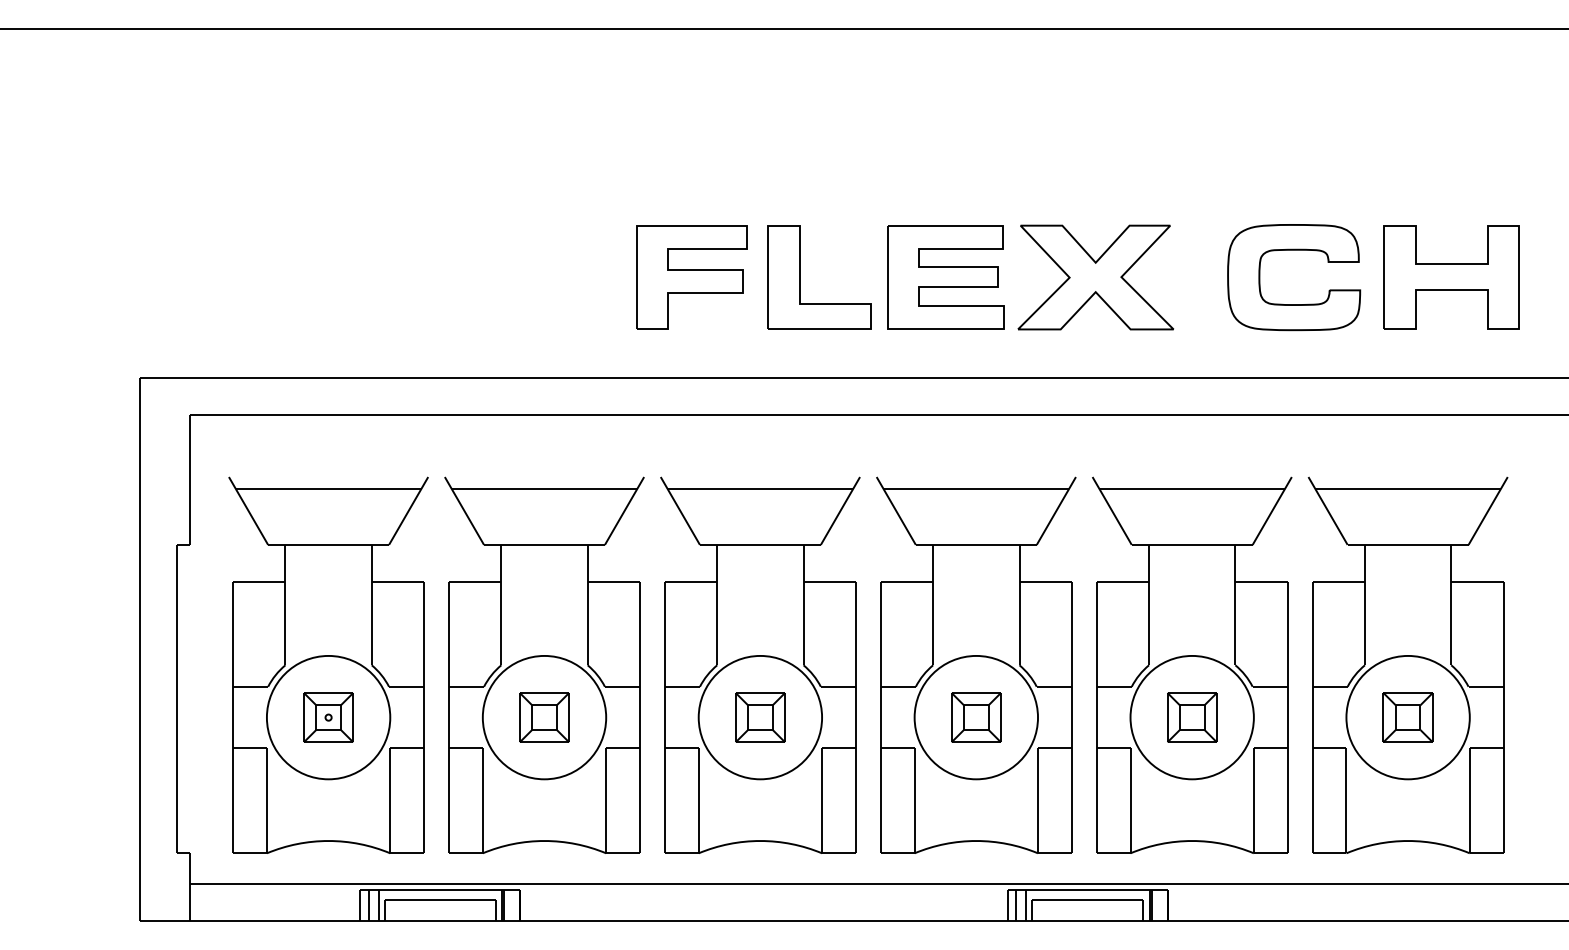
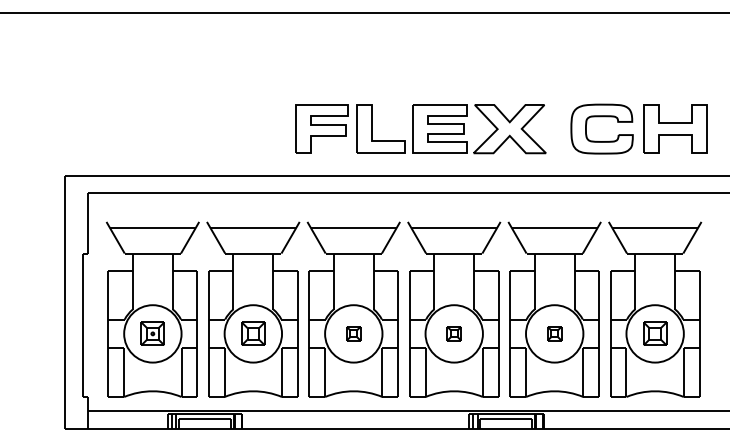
part: (759, 716) -> (353, 333), size x0.6
part: (976, 716) -> (454, 333), size x0.6
part: (1191, 716) -> (554, 333), size x0.6

